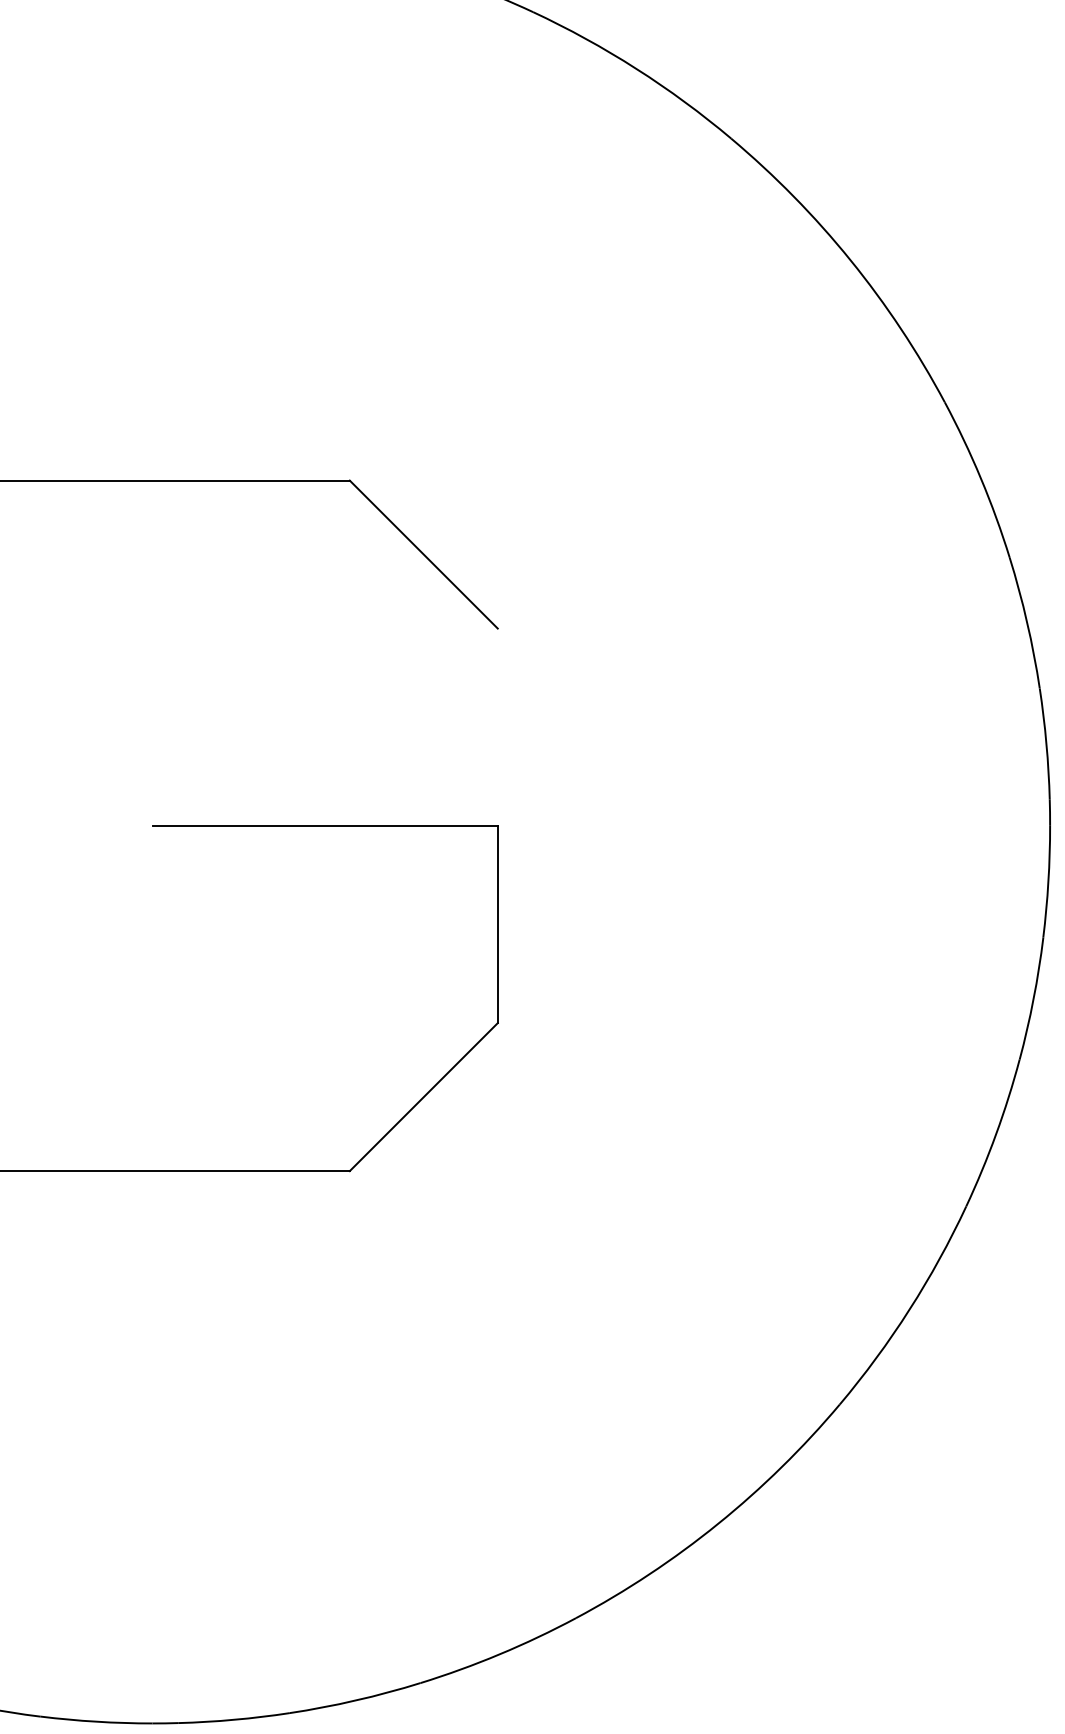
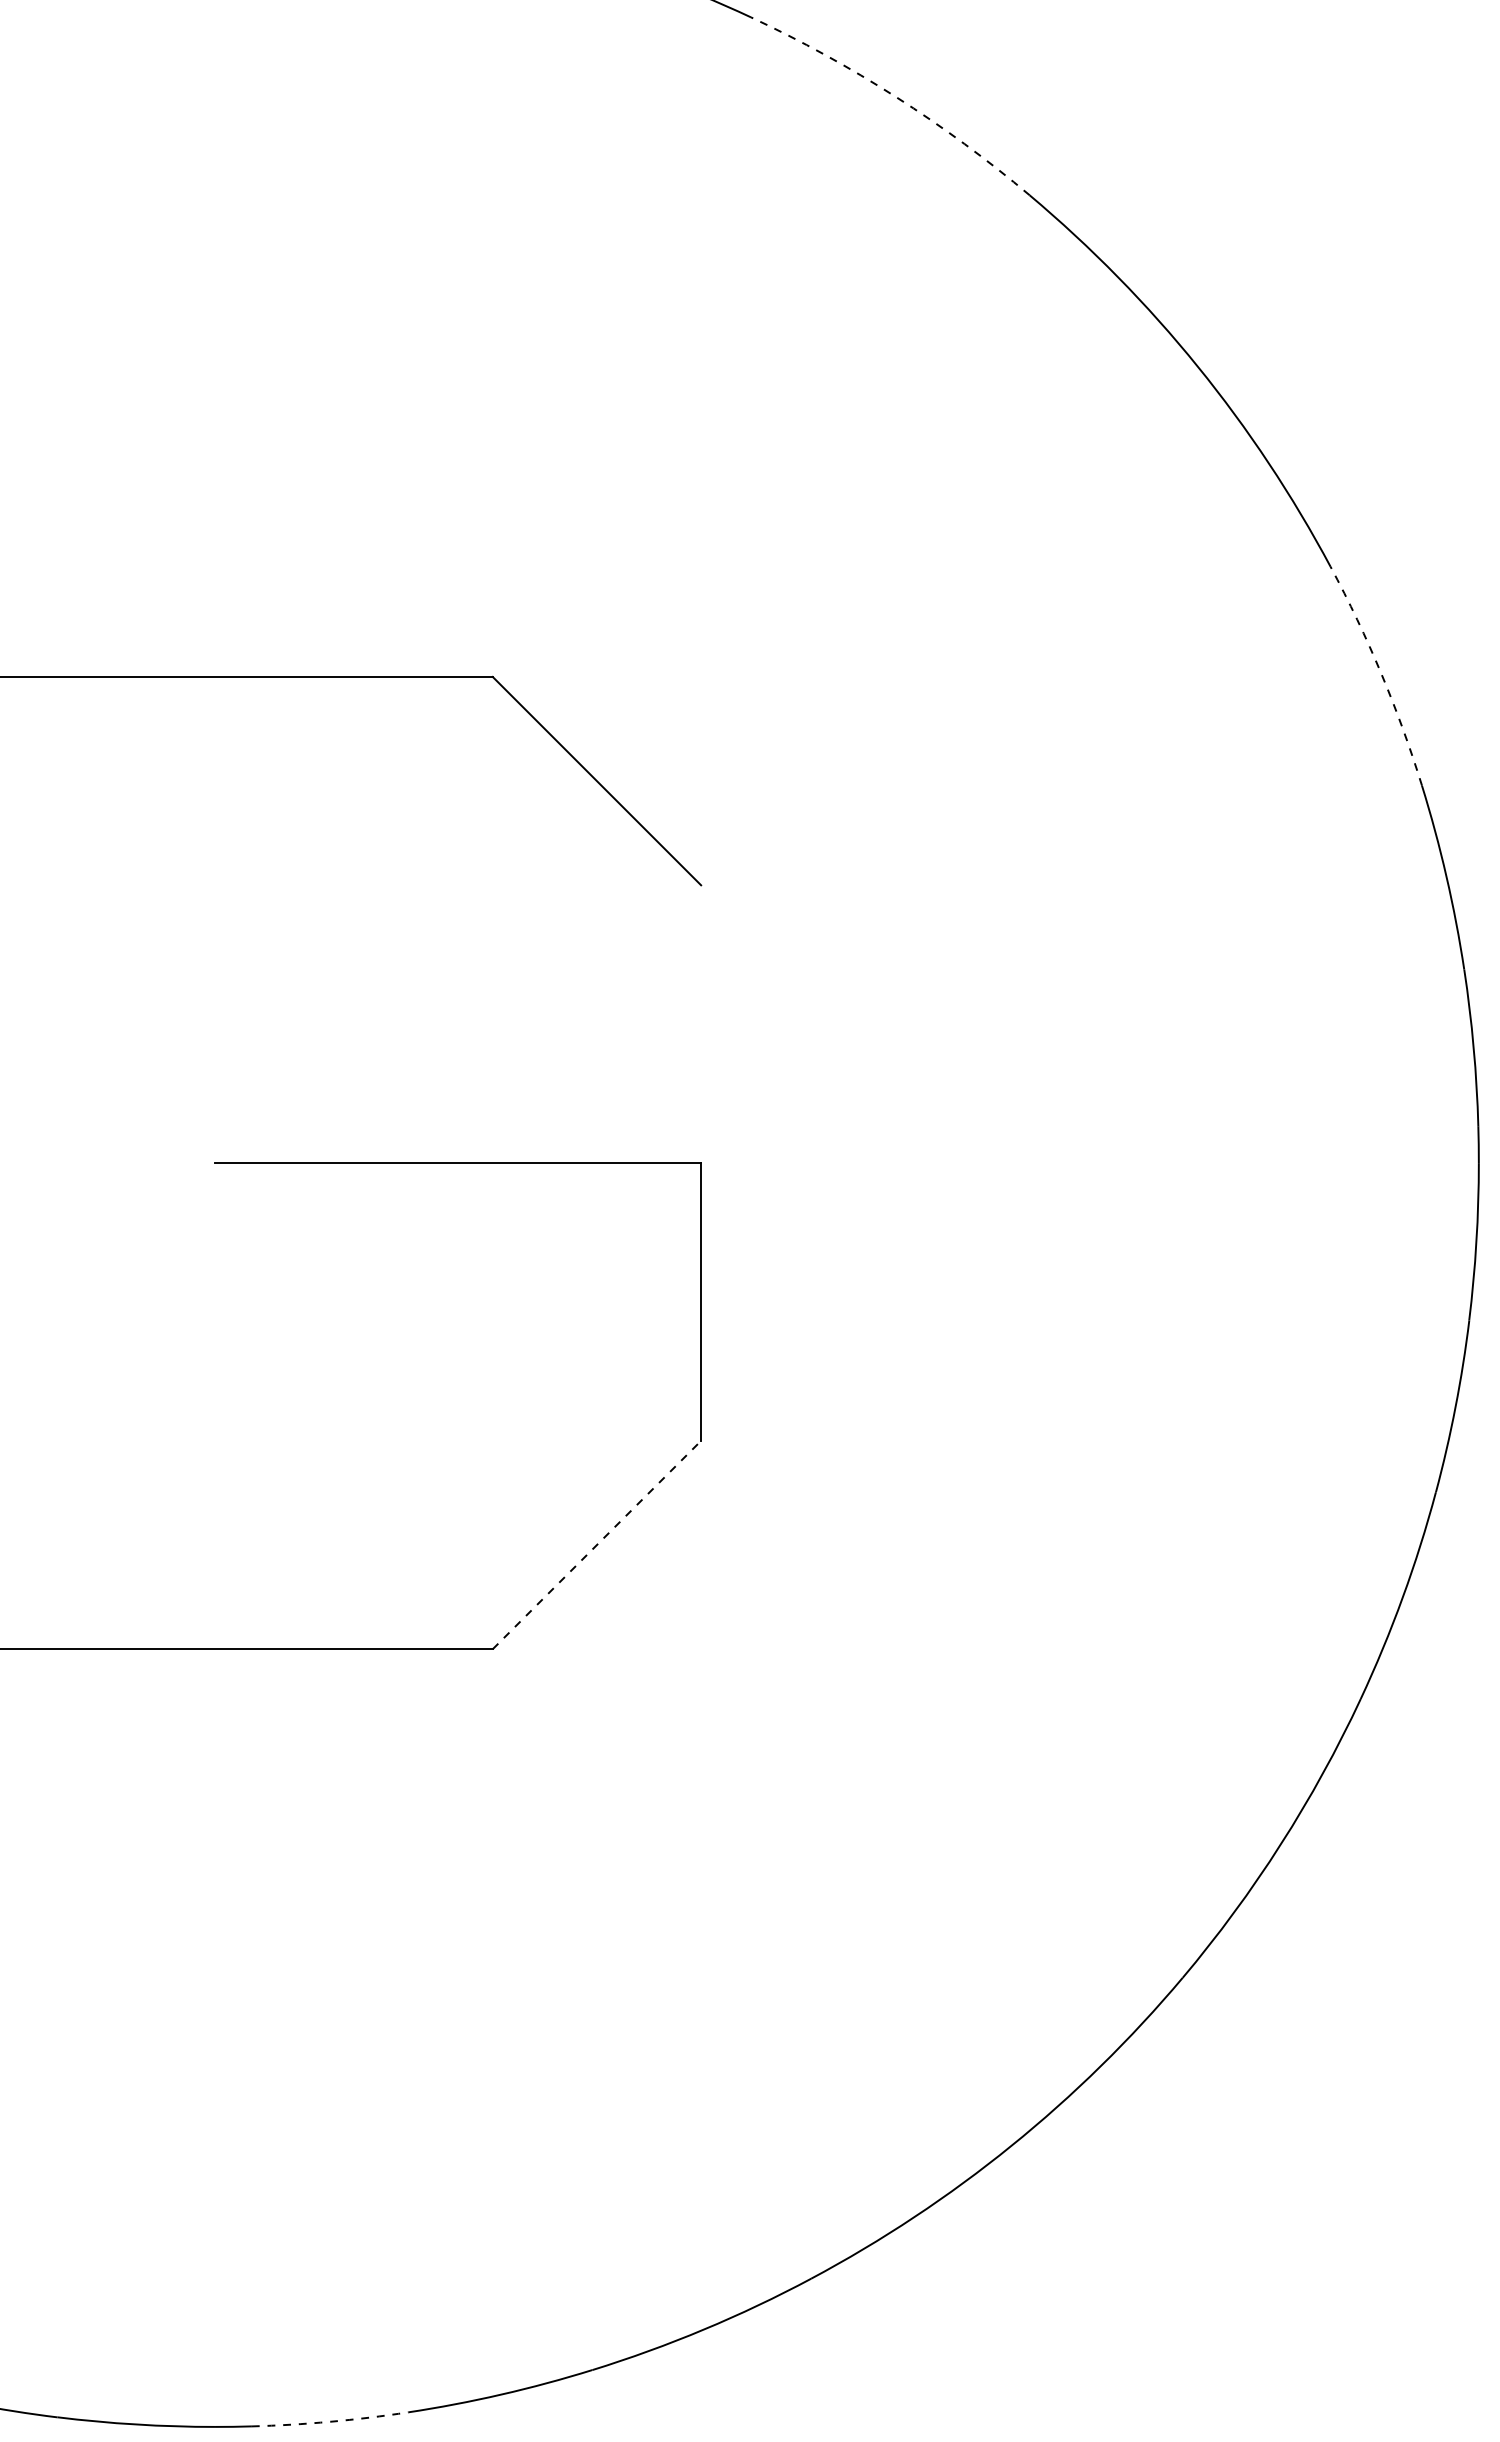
arc: (636, 69) -> (896, 97), solid -> dashed
arc: (980, 478) -> (1381, 674), solid -> dashed
line: (424, 1096) -> (597, 1544), solid -> dashed
arc: (234, 1719) -> (330, 2421), solid -> dashed

